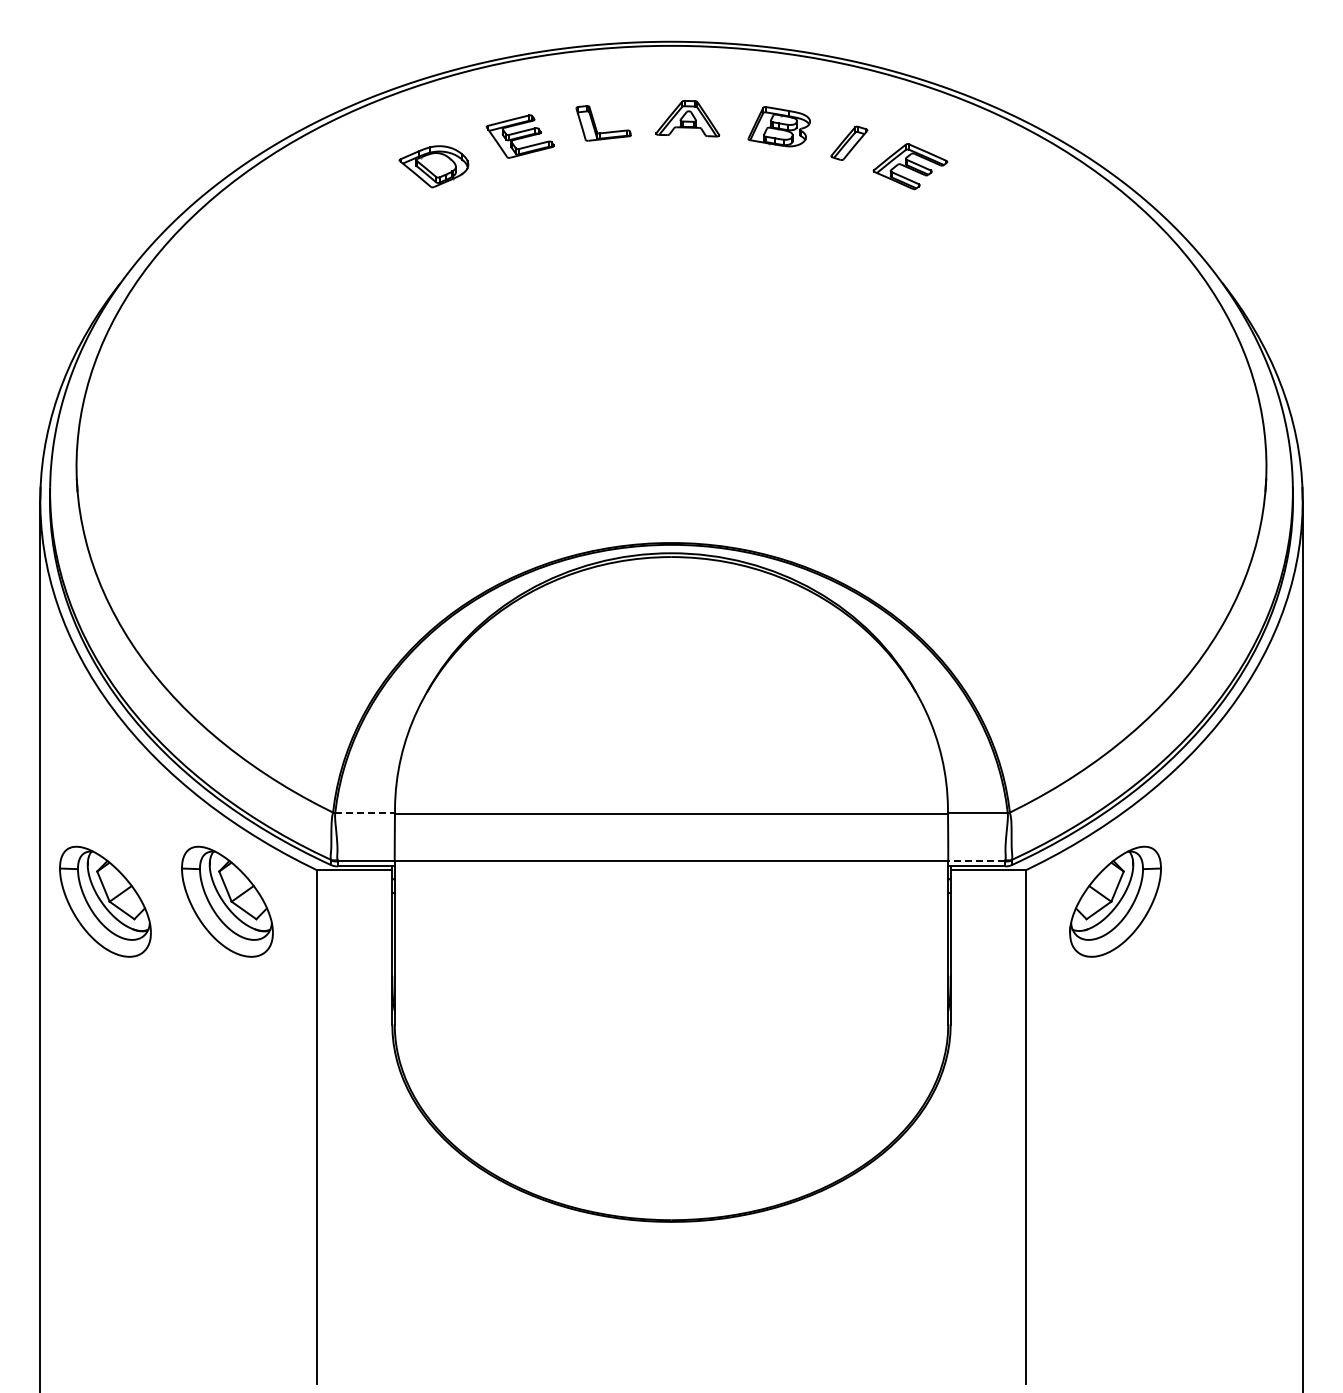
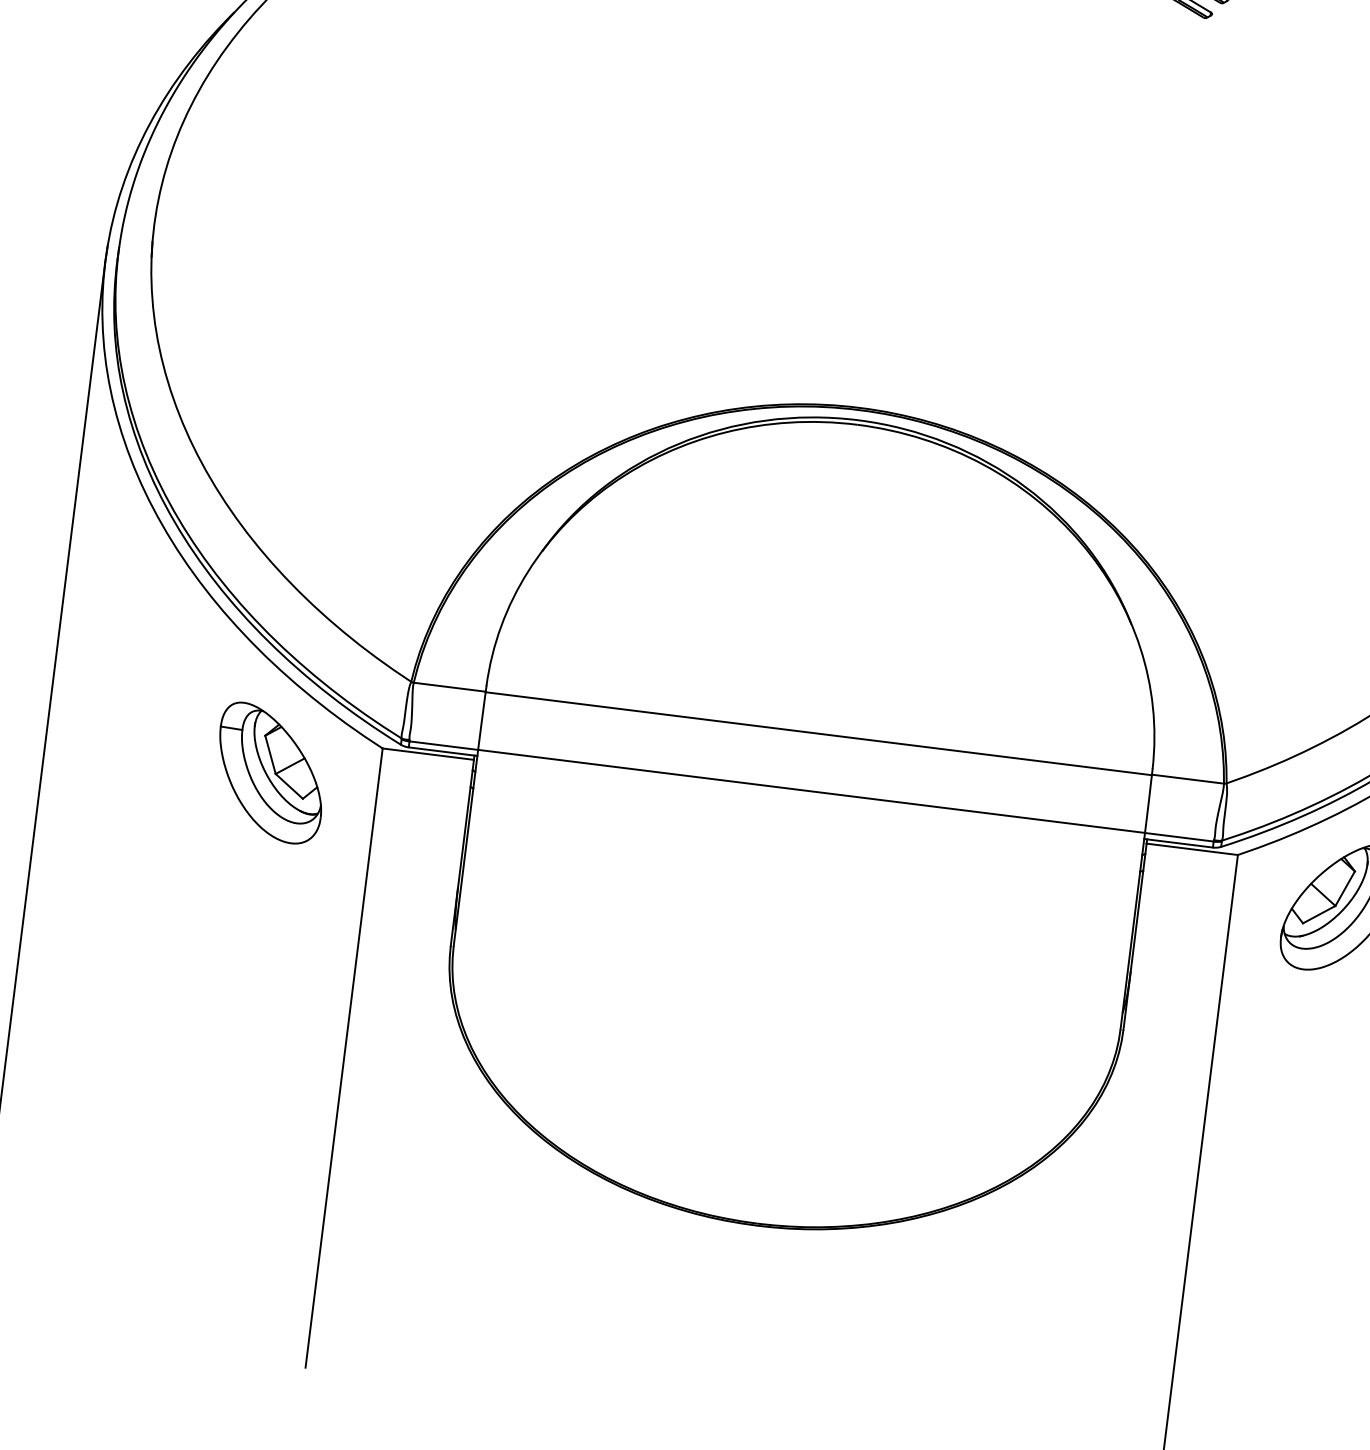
line: (365, 813) -> (450, 687), dashed -> solid
line: (976, 861) -> (1179, 837), dashed -> solid
part: (105, 901) -> (123, 754), removed

